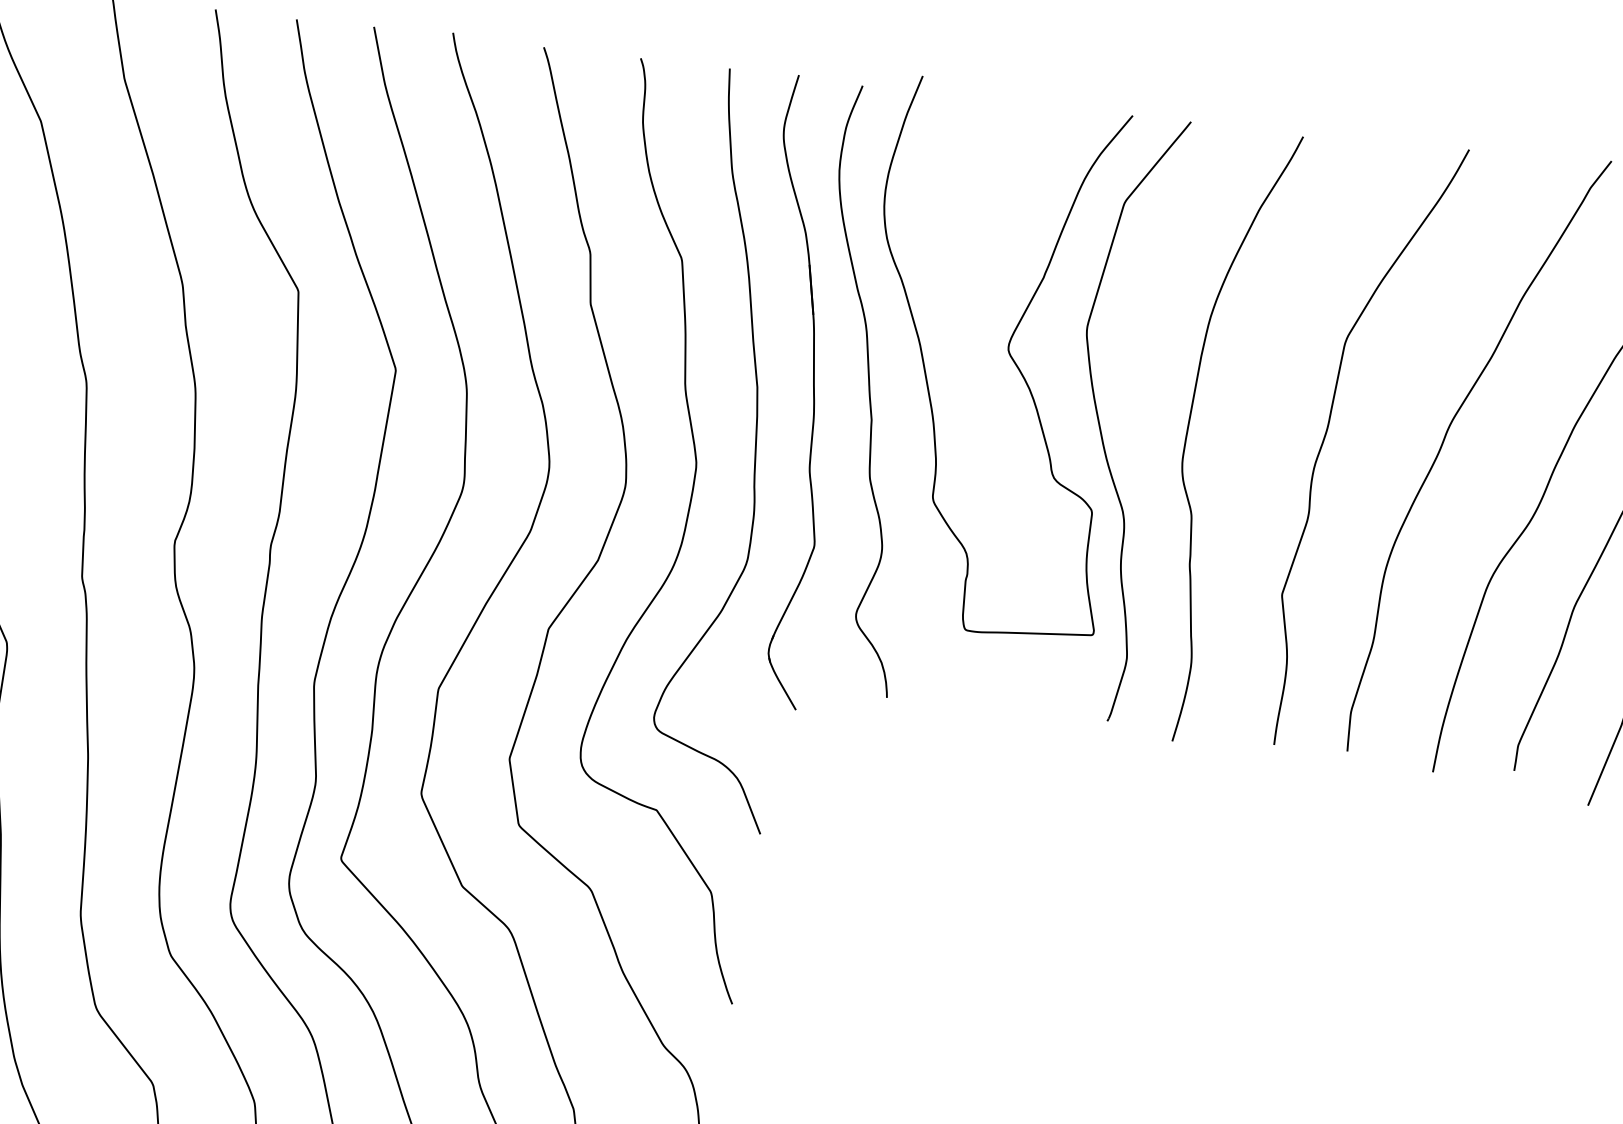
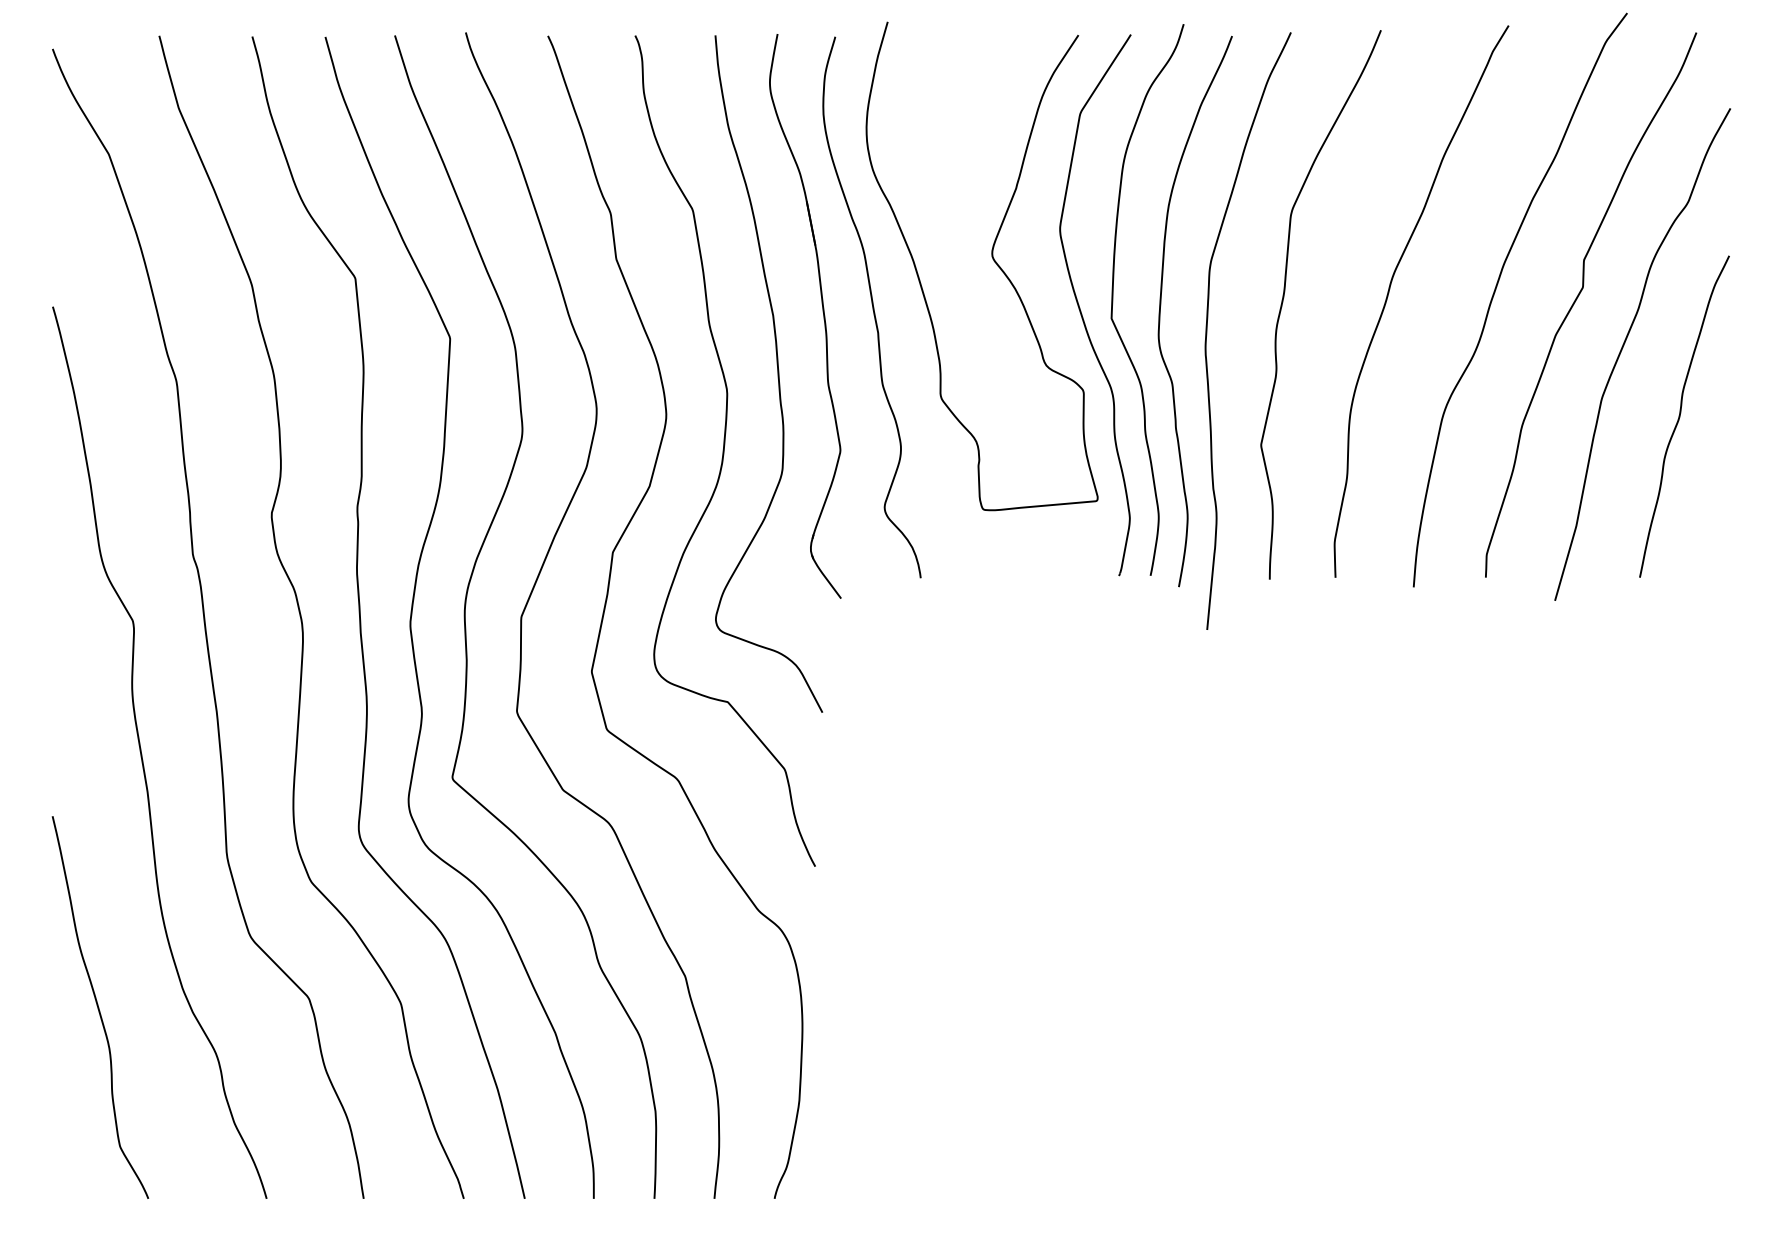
curve: (1137, 413) -> (1113, 299), added
curve: (1237, 460) -> (1207, 330), added

